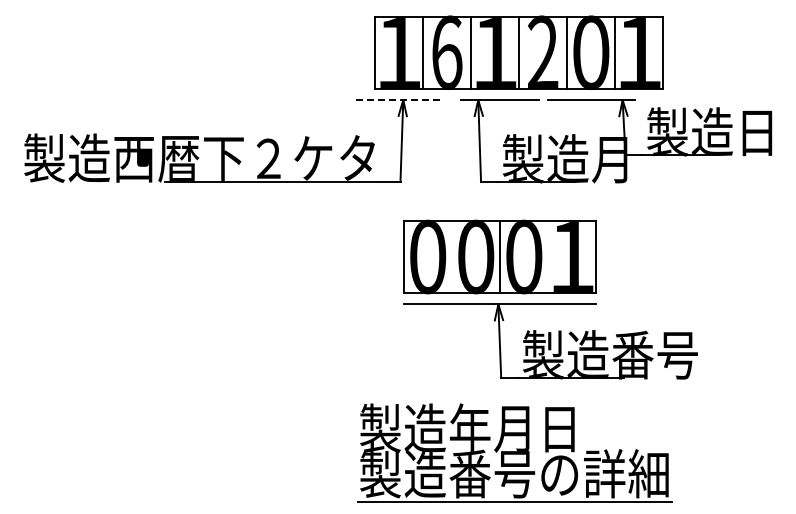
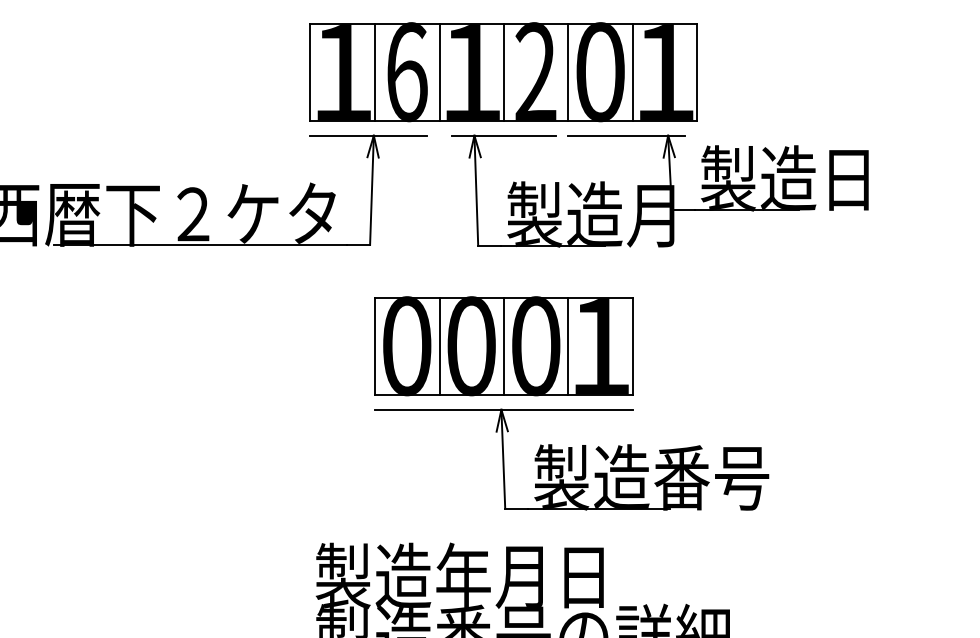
part: (518, 52) -> (502, 71), moved
line: (399, 100) -> (368, 136), dashed -> solid
line: (452, 257) -> (439, 346), added
line: (548, 257) -> (568, 346), added

